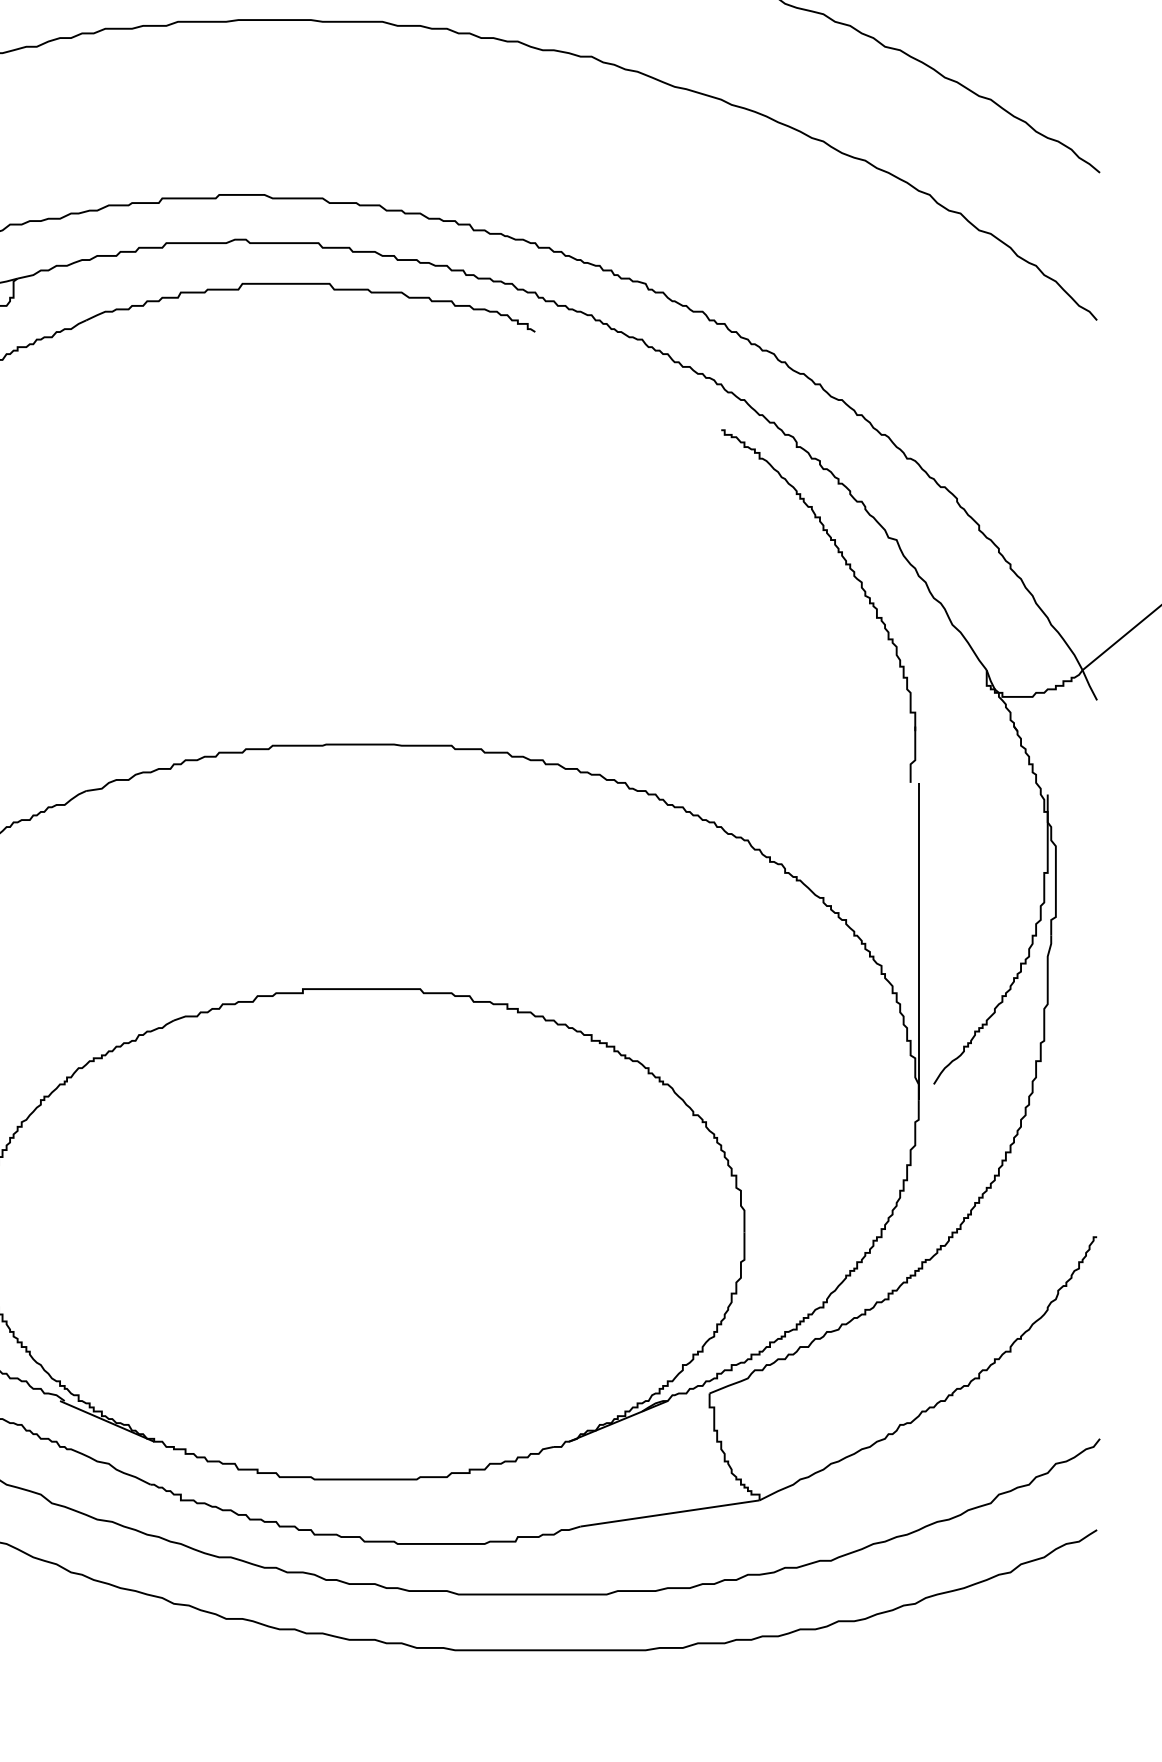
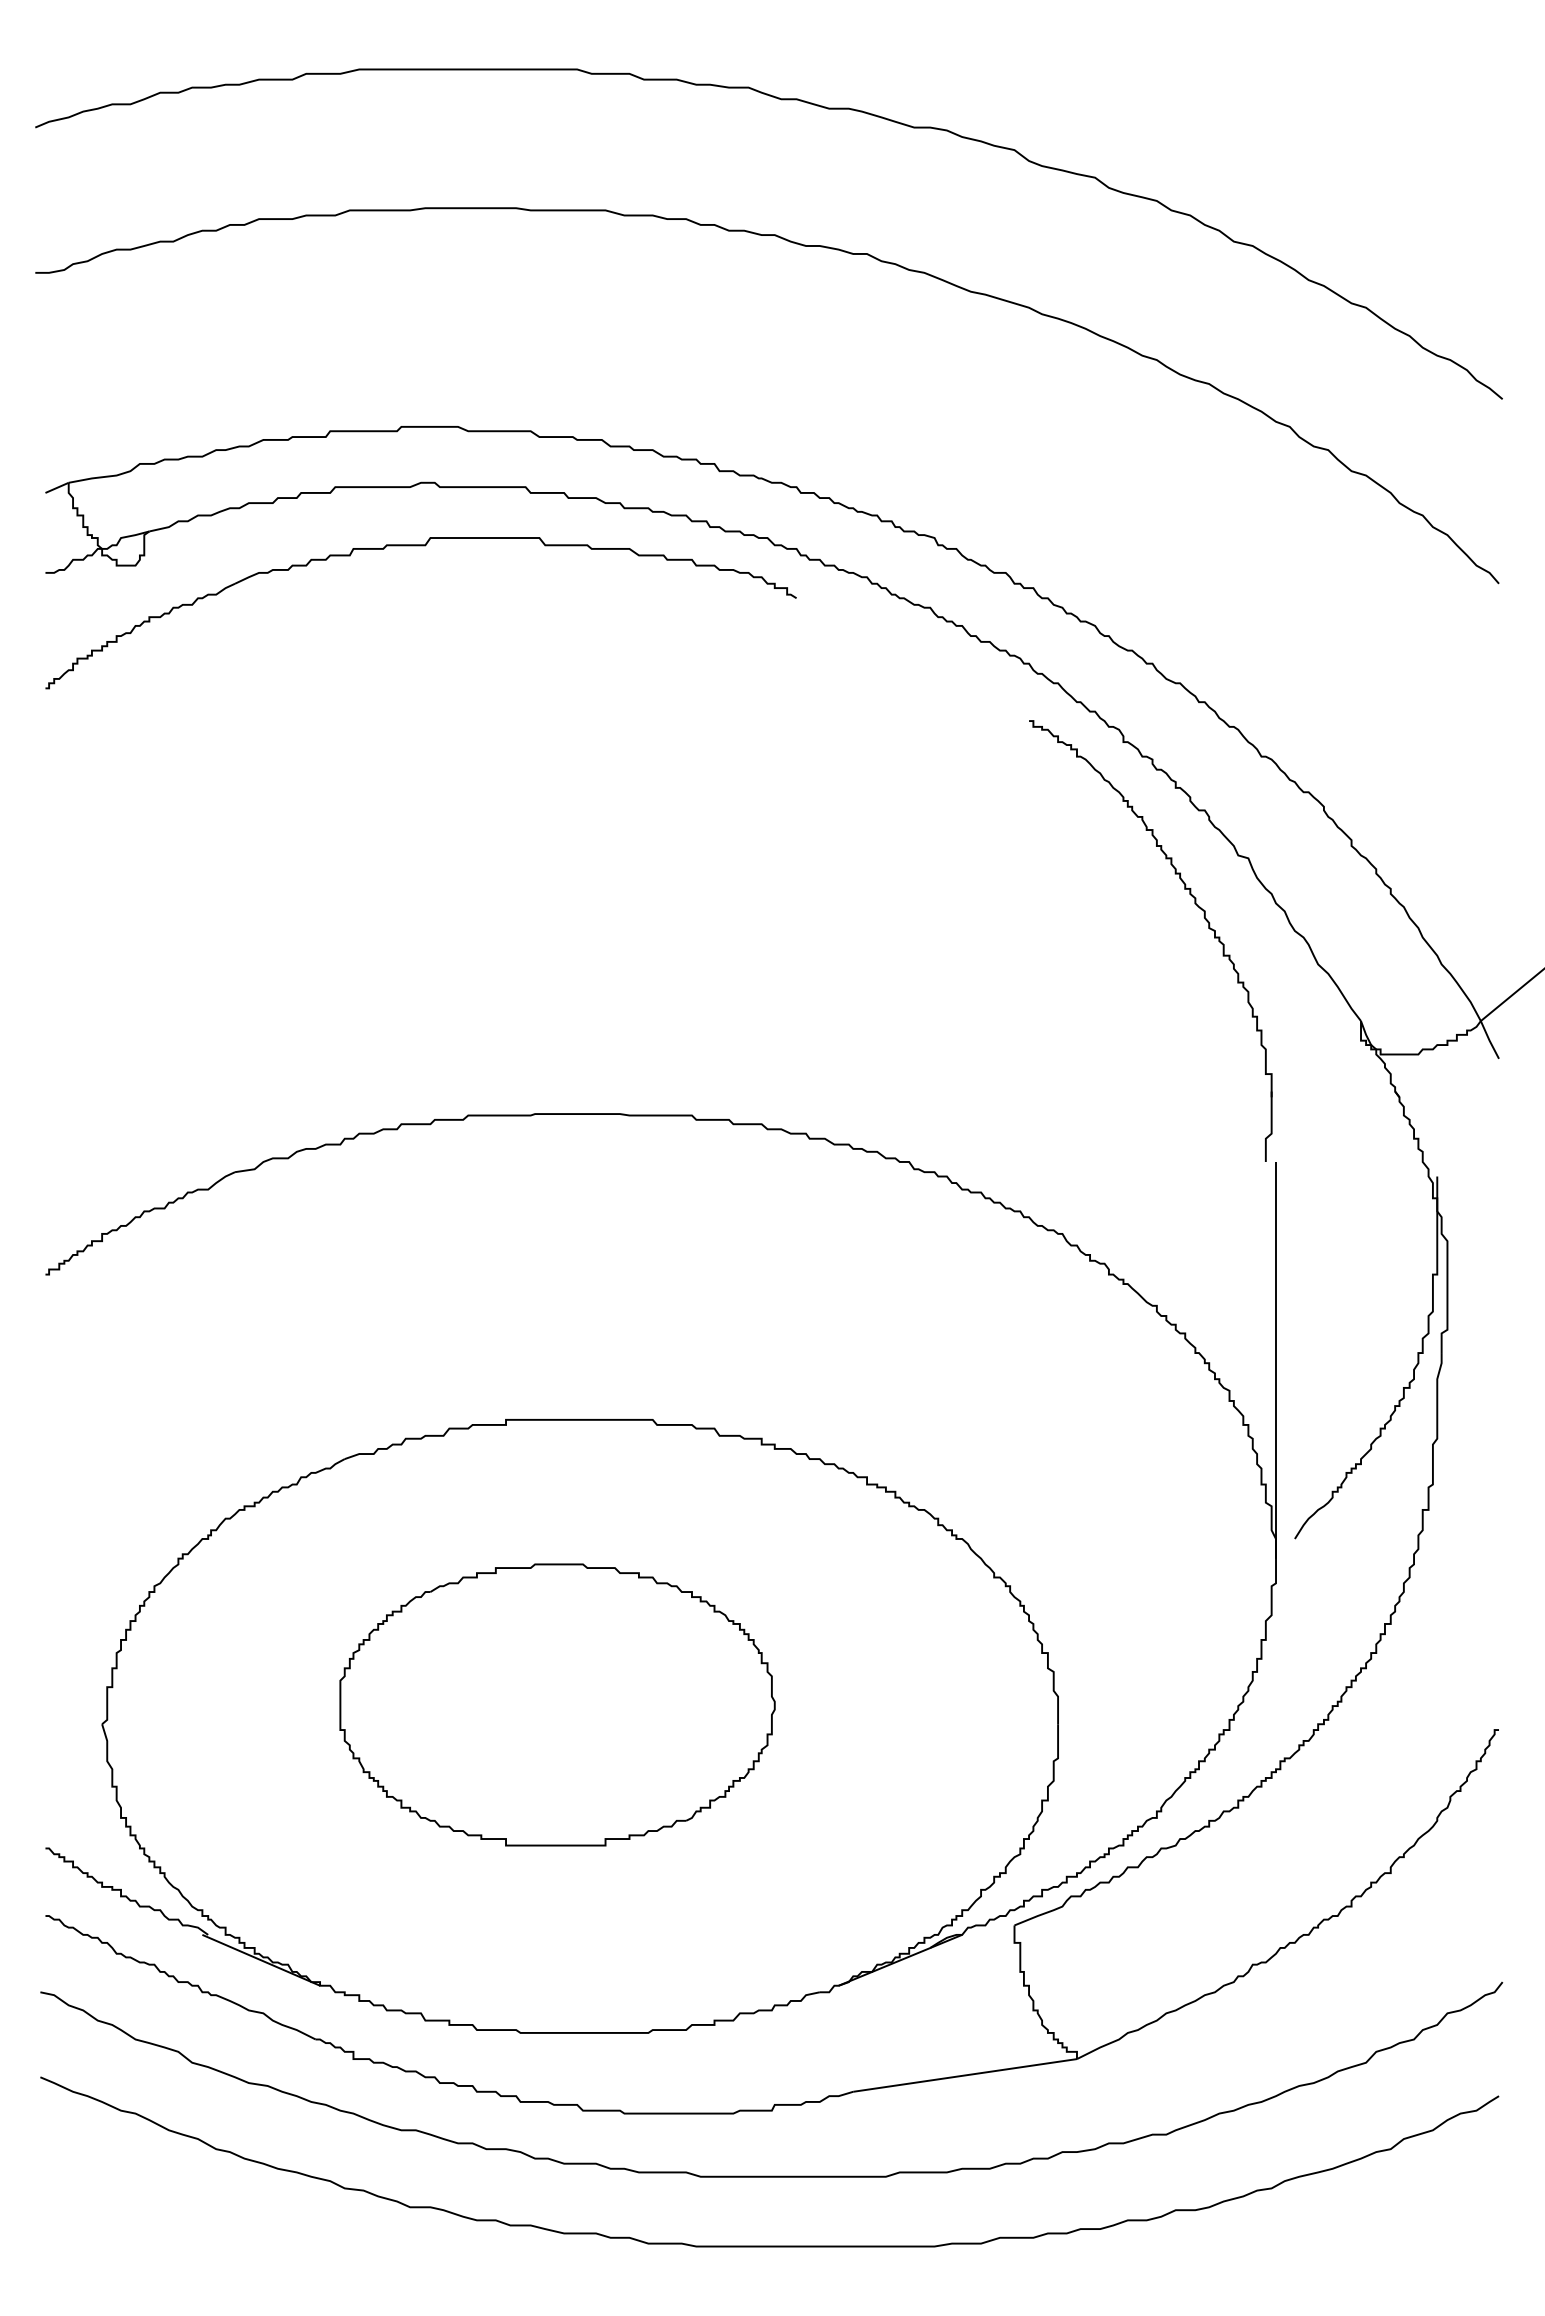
part: (344, 1216) -> (557, 1704), added

